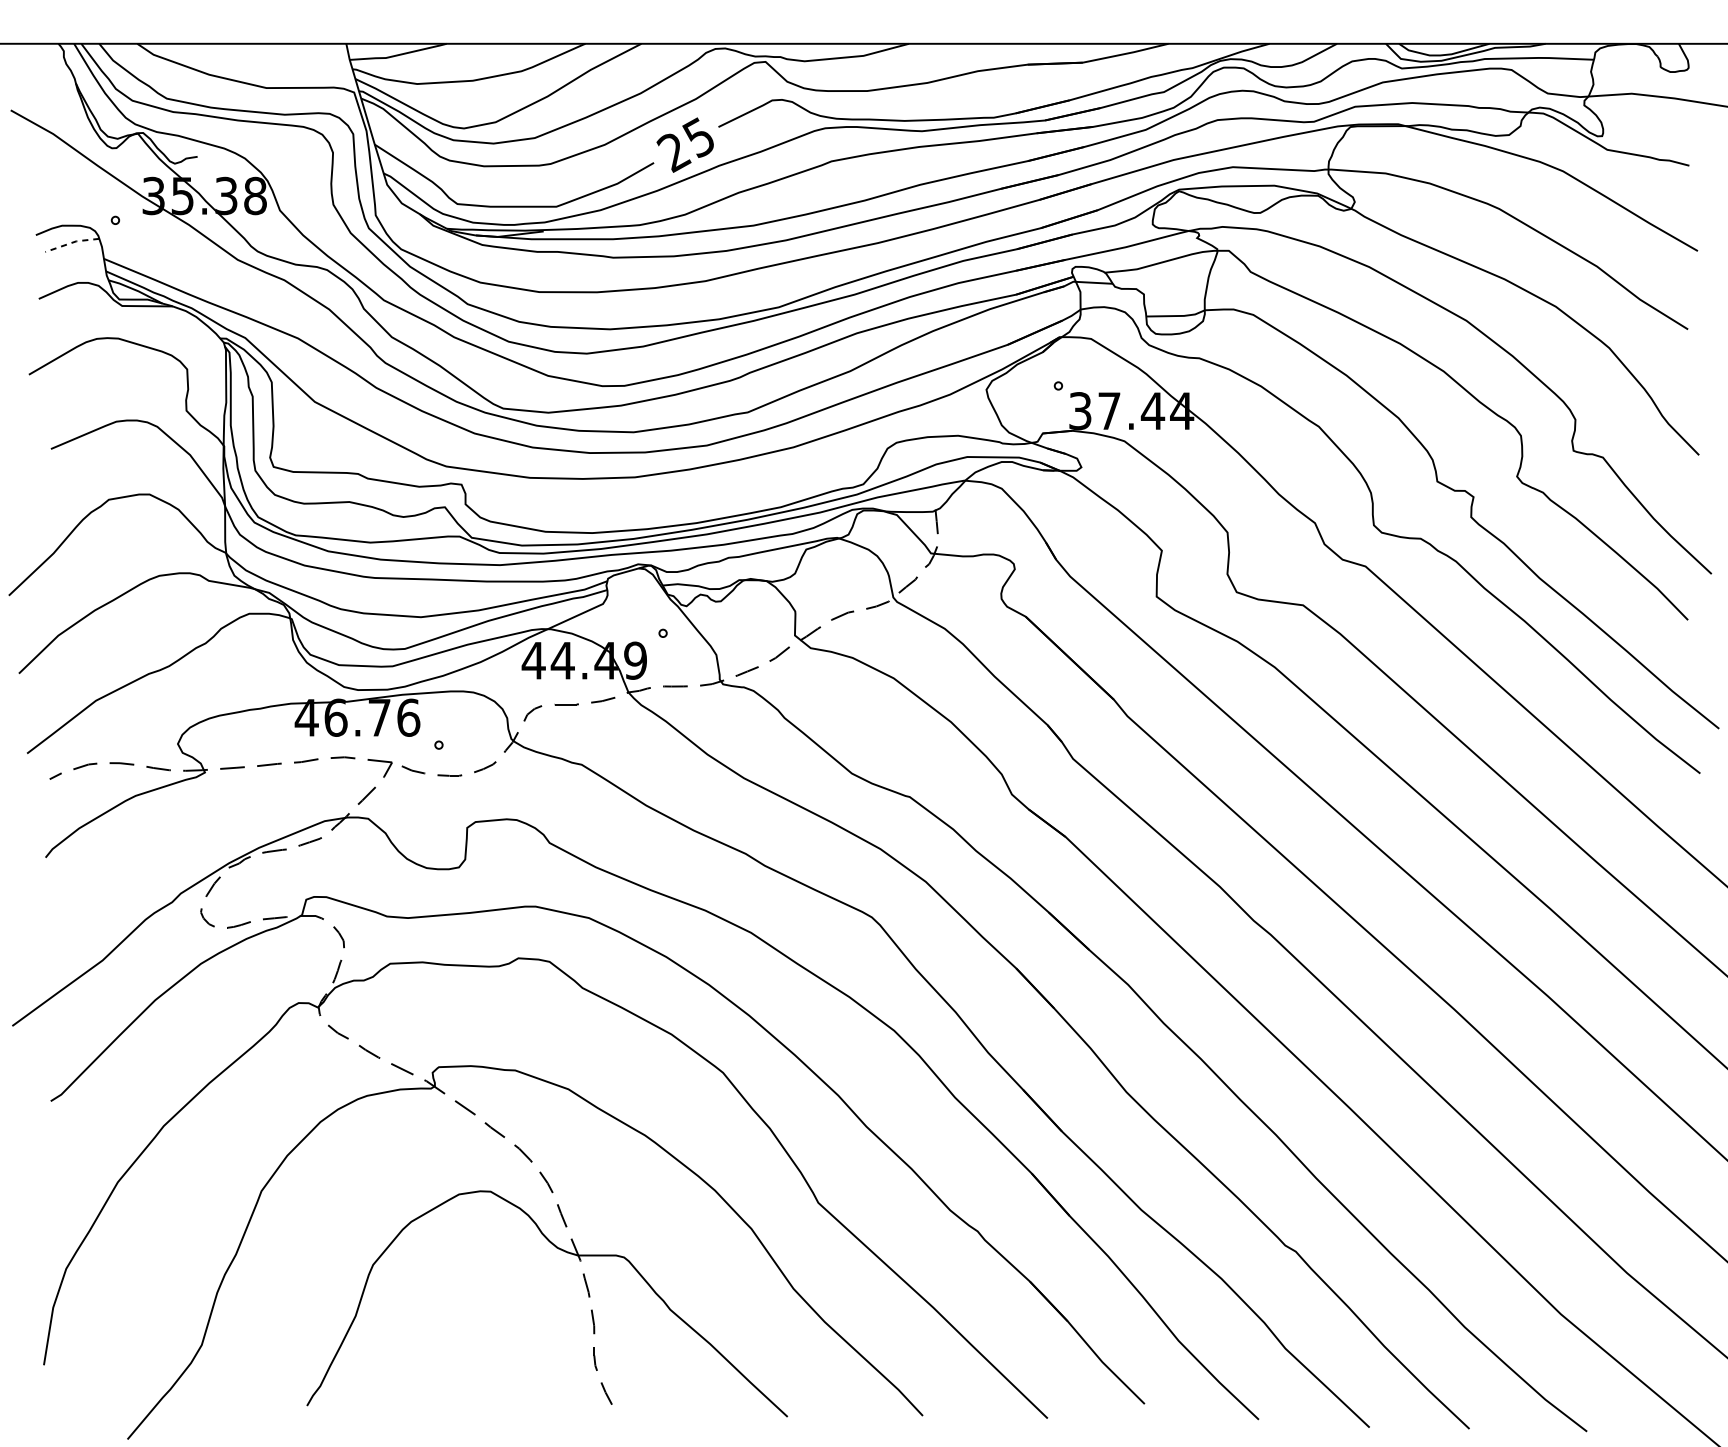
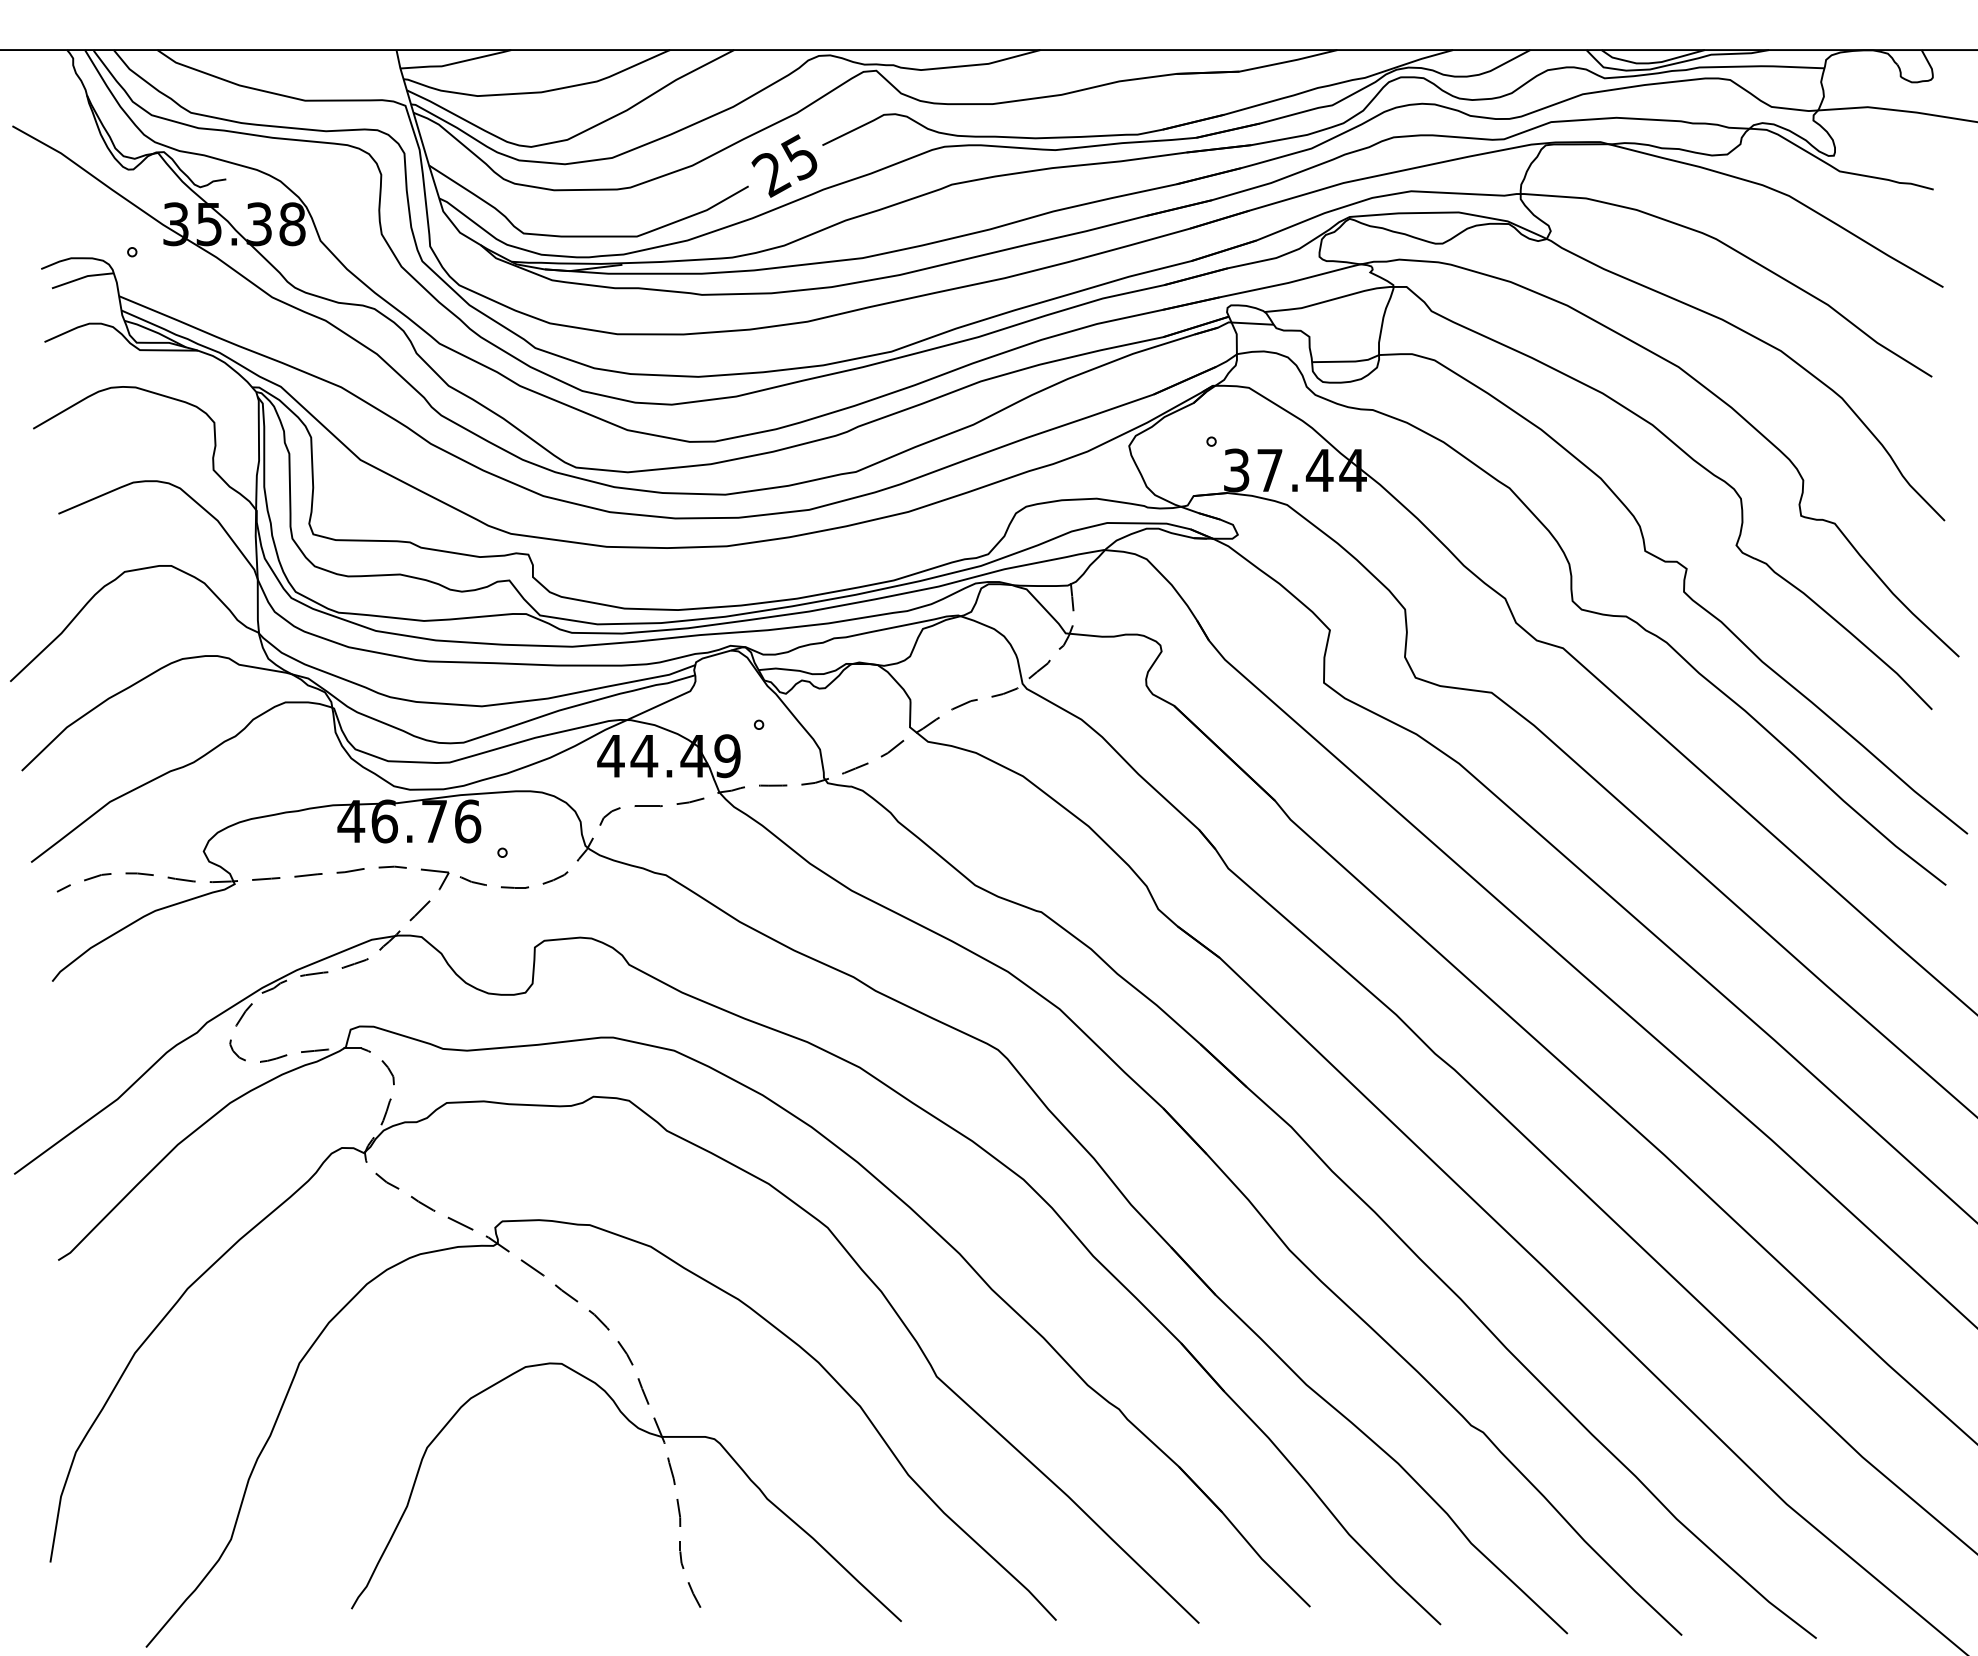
line: (72, 242) -> (83, 277), dashed -> solid

